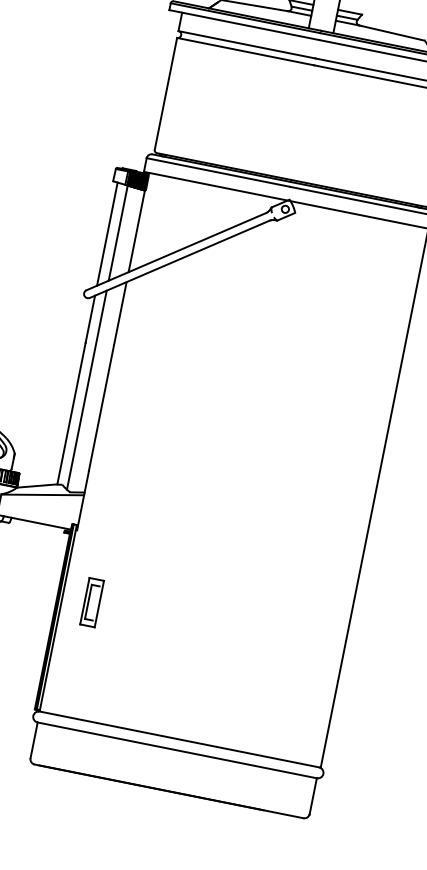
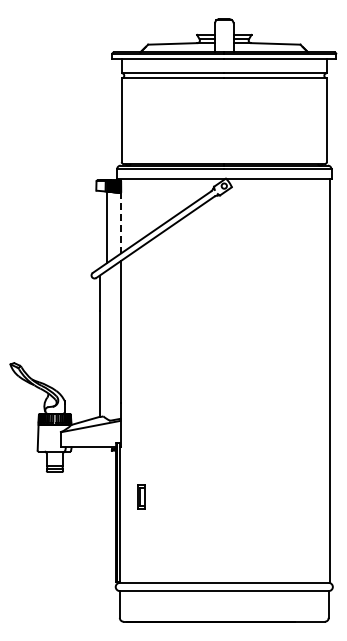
line: (136, 231) -> (120, 223), solid -> dashed
line: (107, 233) -> (99, 229), removed
line: (87, 389) -> (107, 344), removed
part: (91, 601) -> (141, 496), size x0.7

